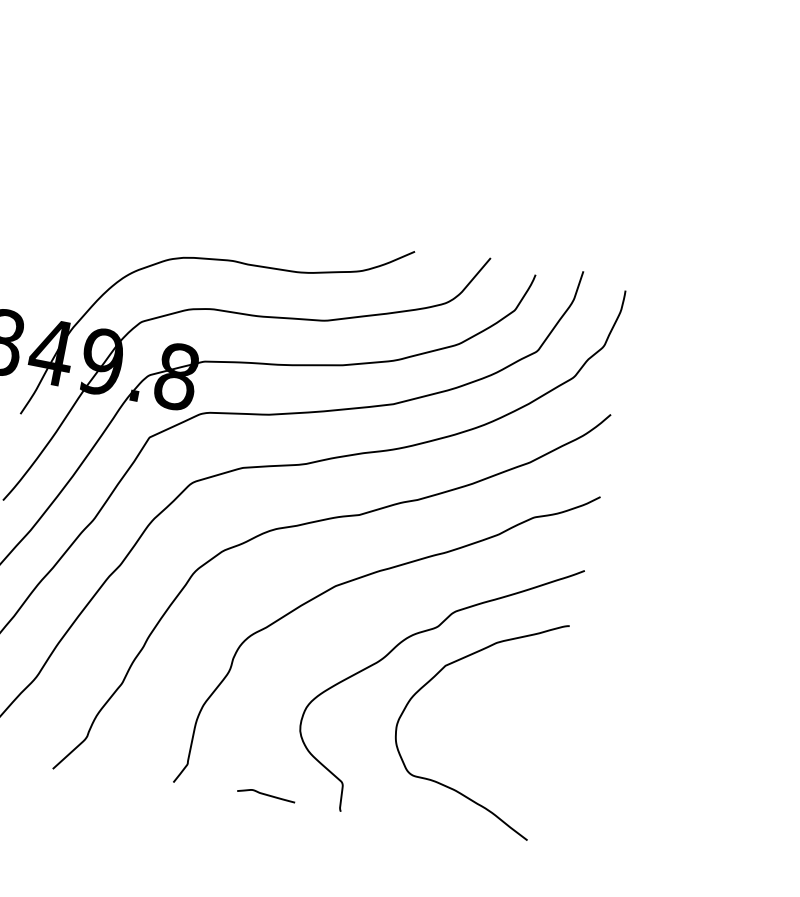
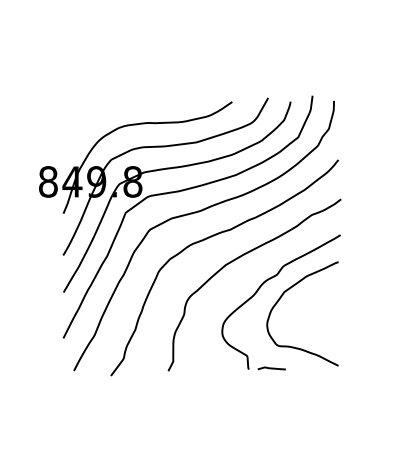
curve: (265, 794) -> (271, 368), moved

